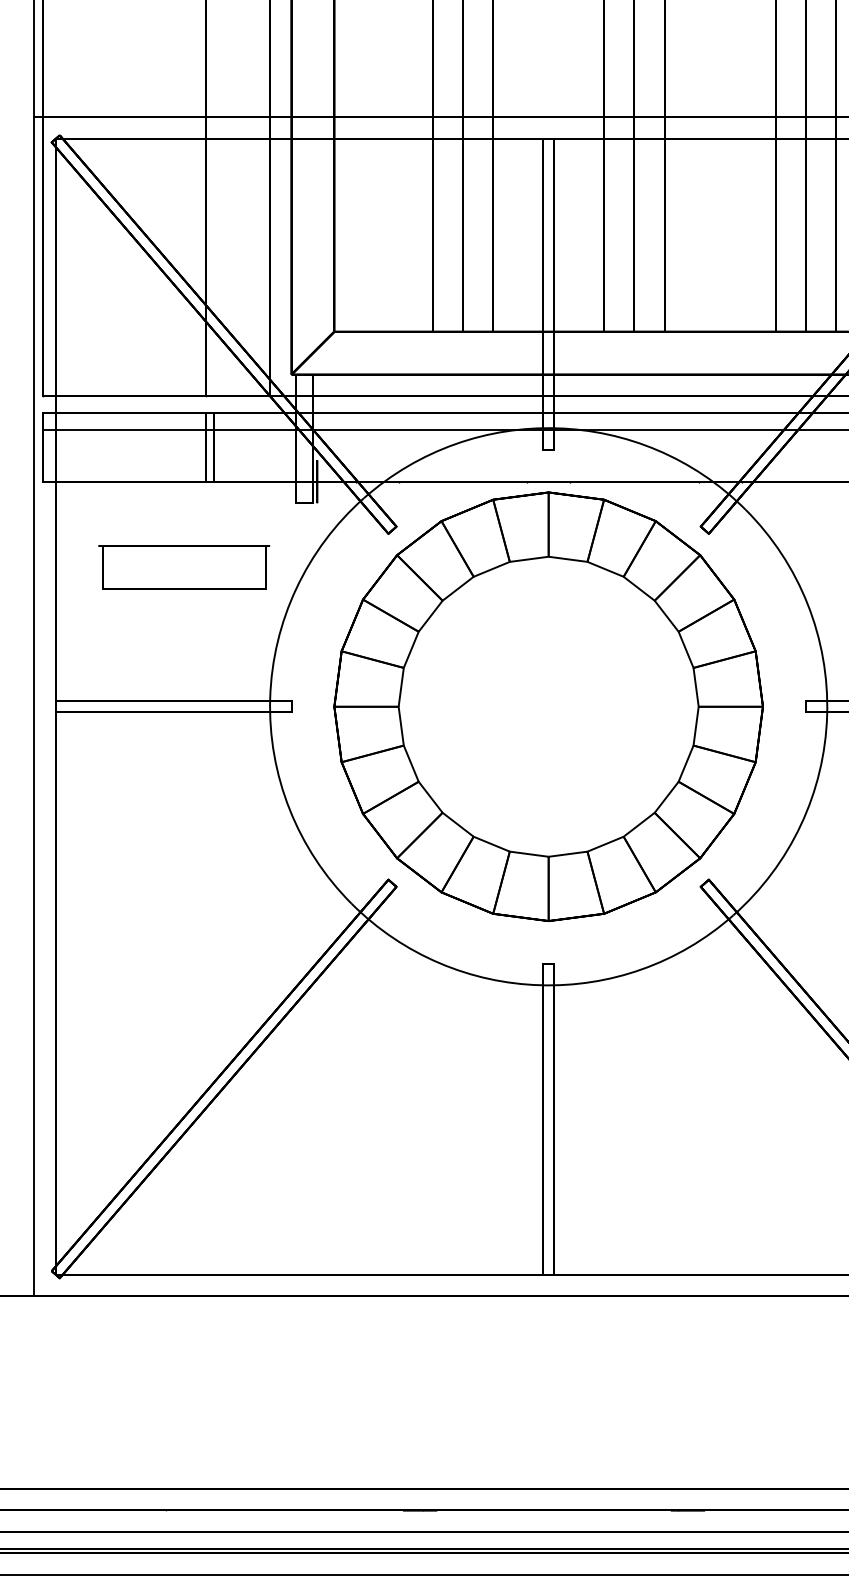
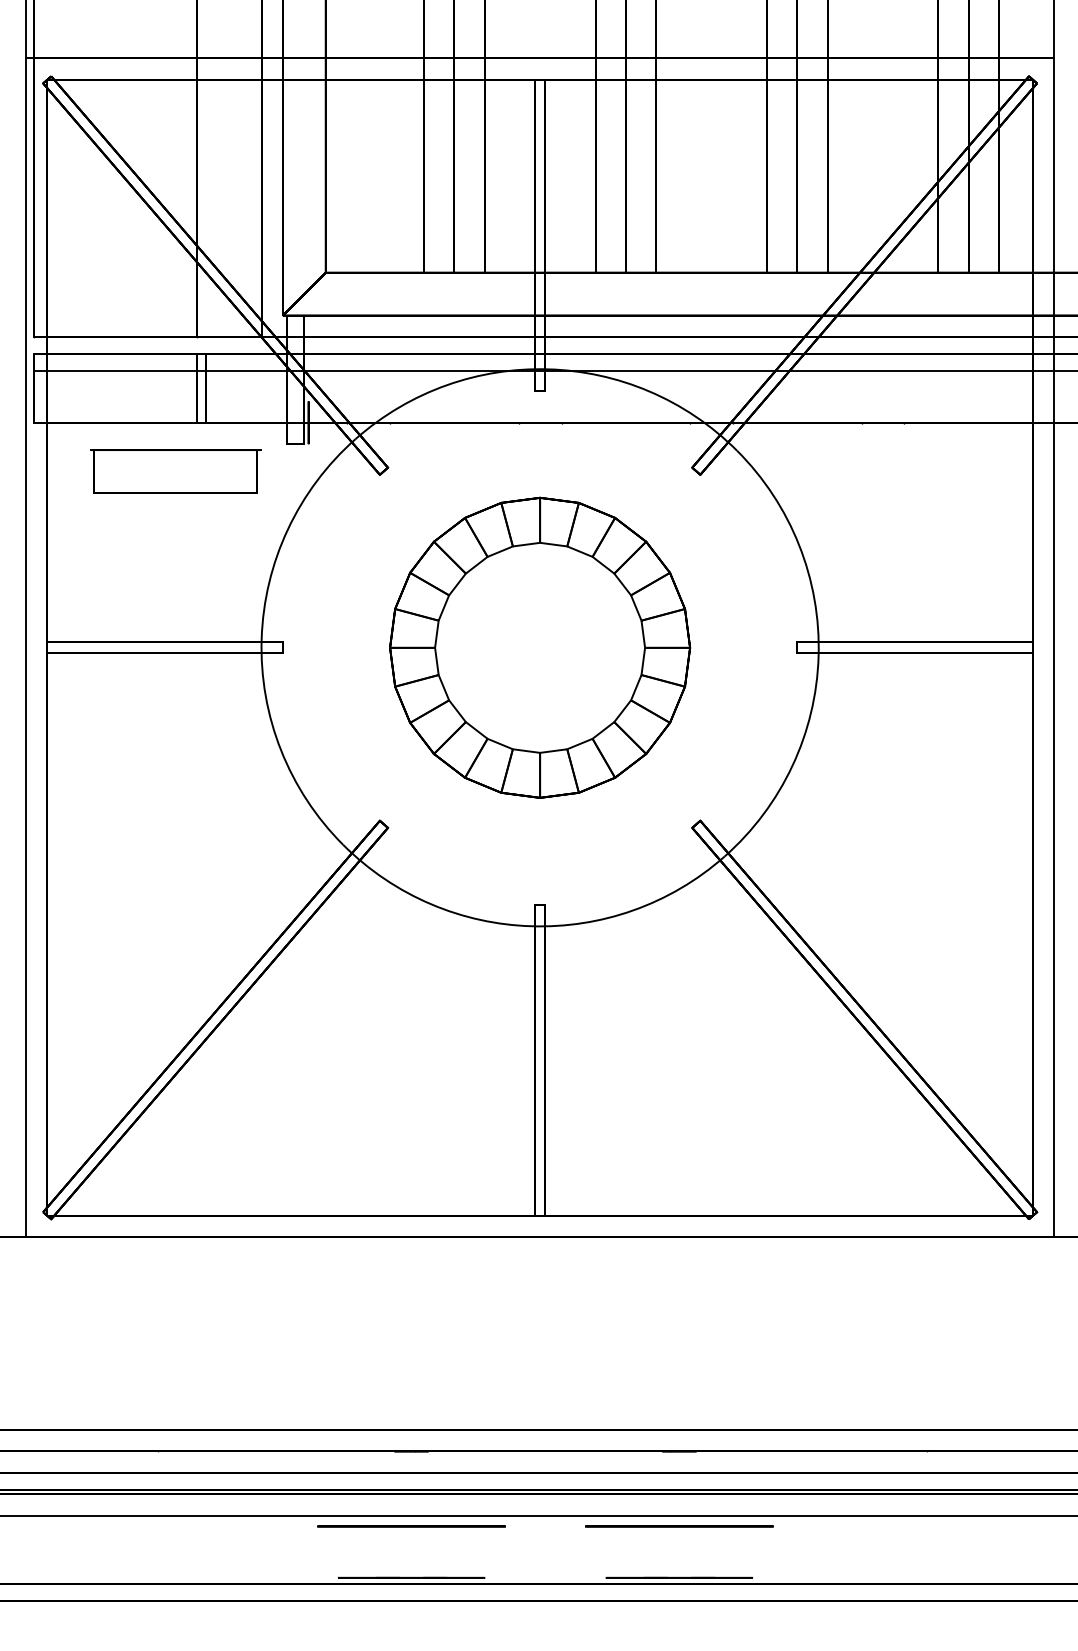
part: (184, 567) -> (175, 471), moved
part: (548, 706) -> (539, 647), size x0.7

